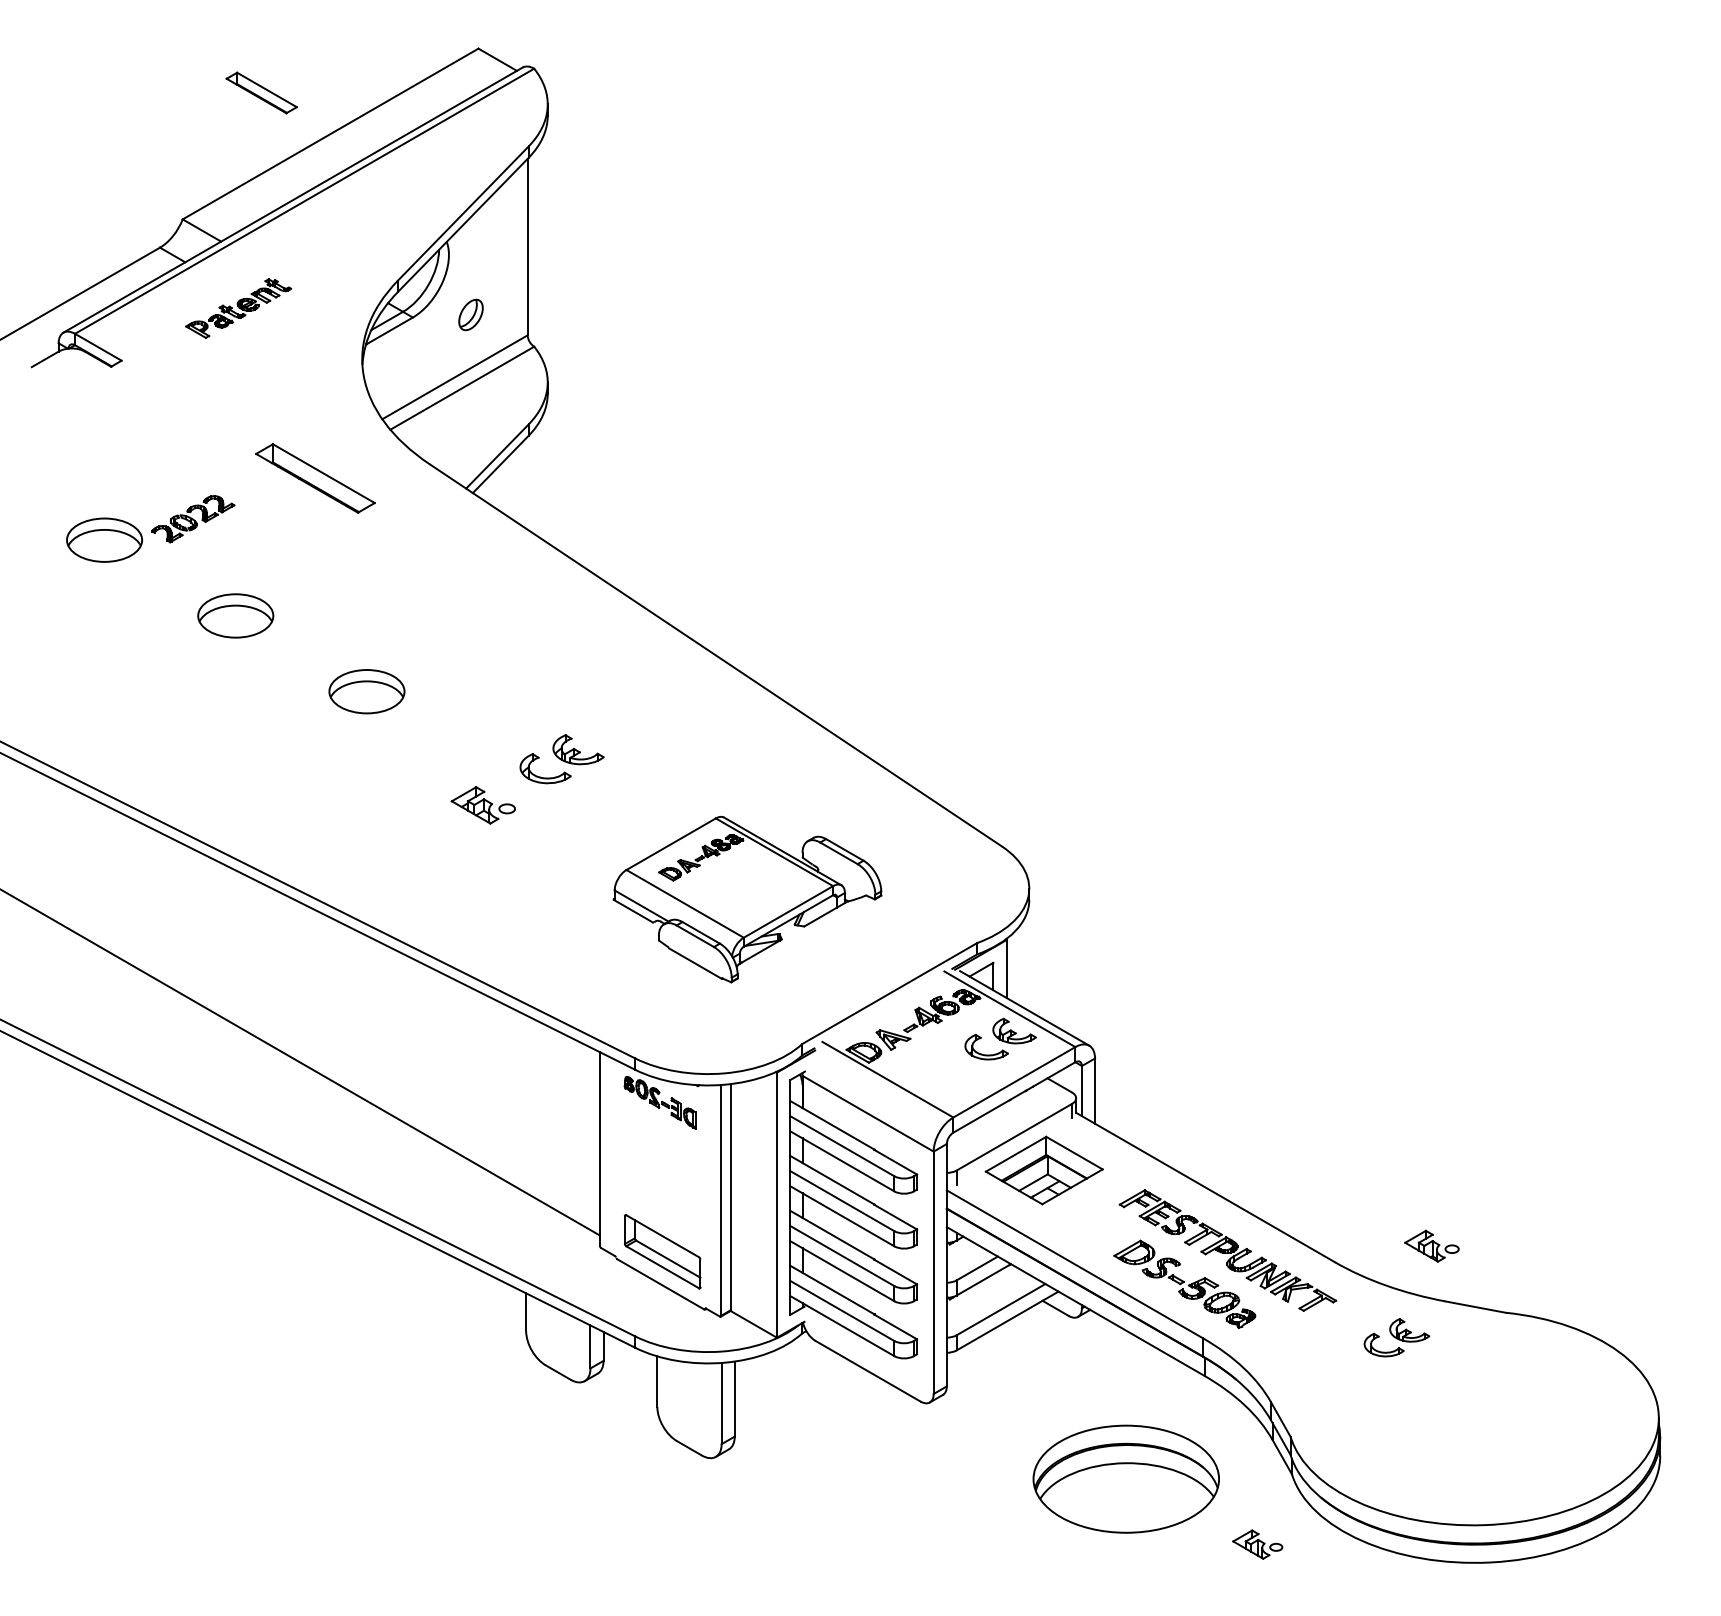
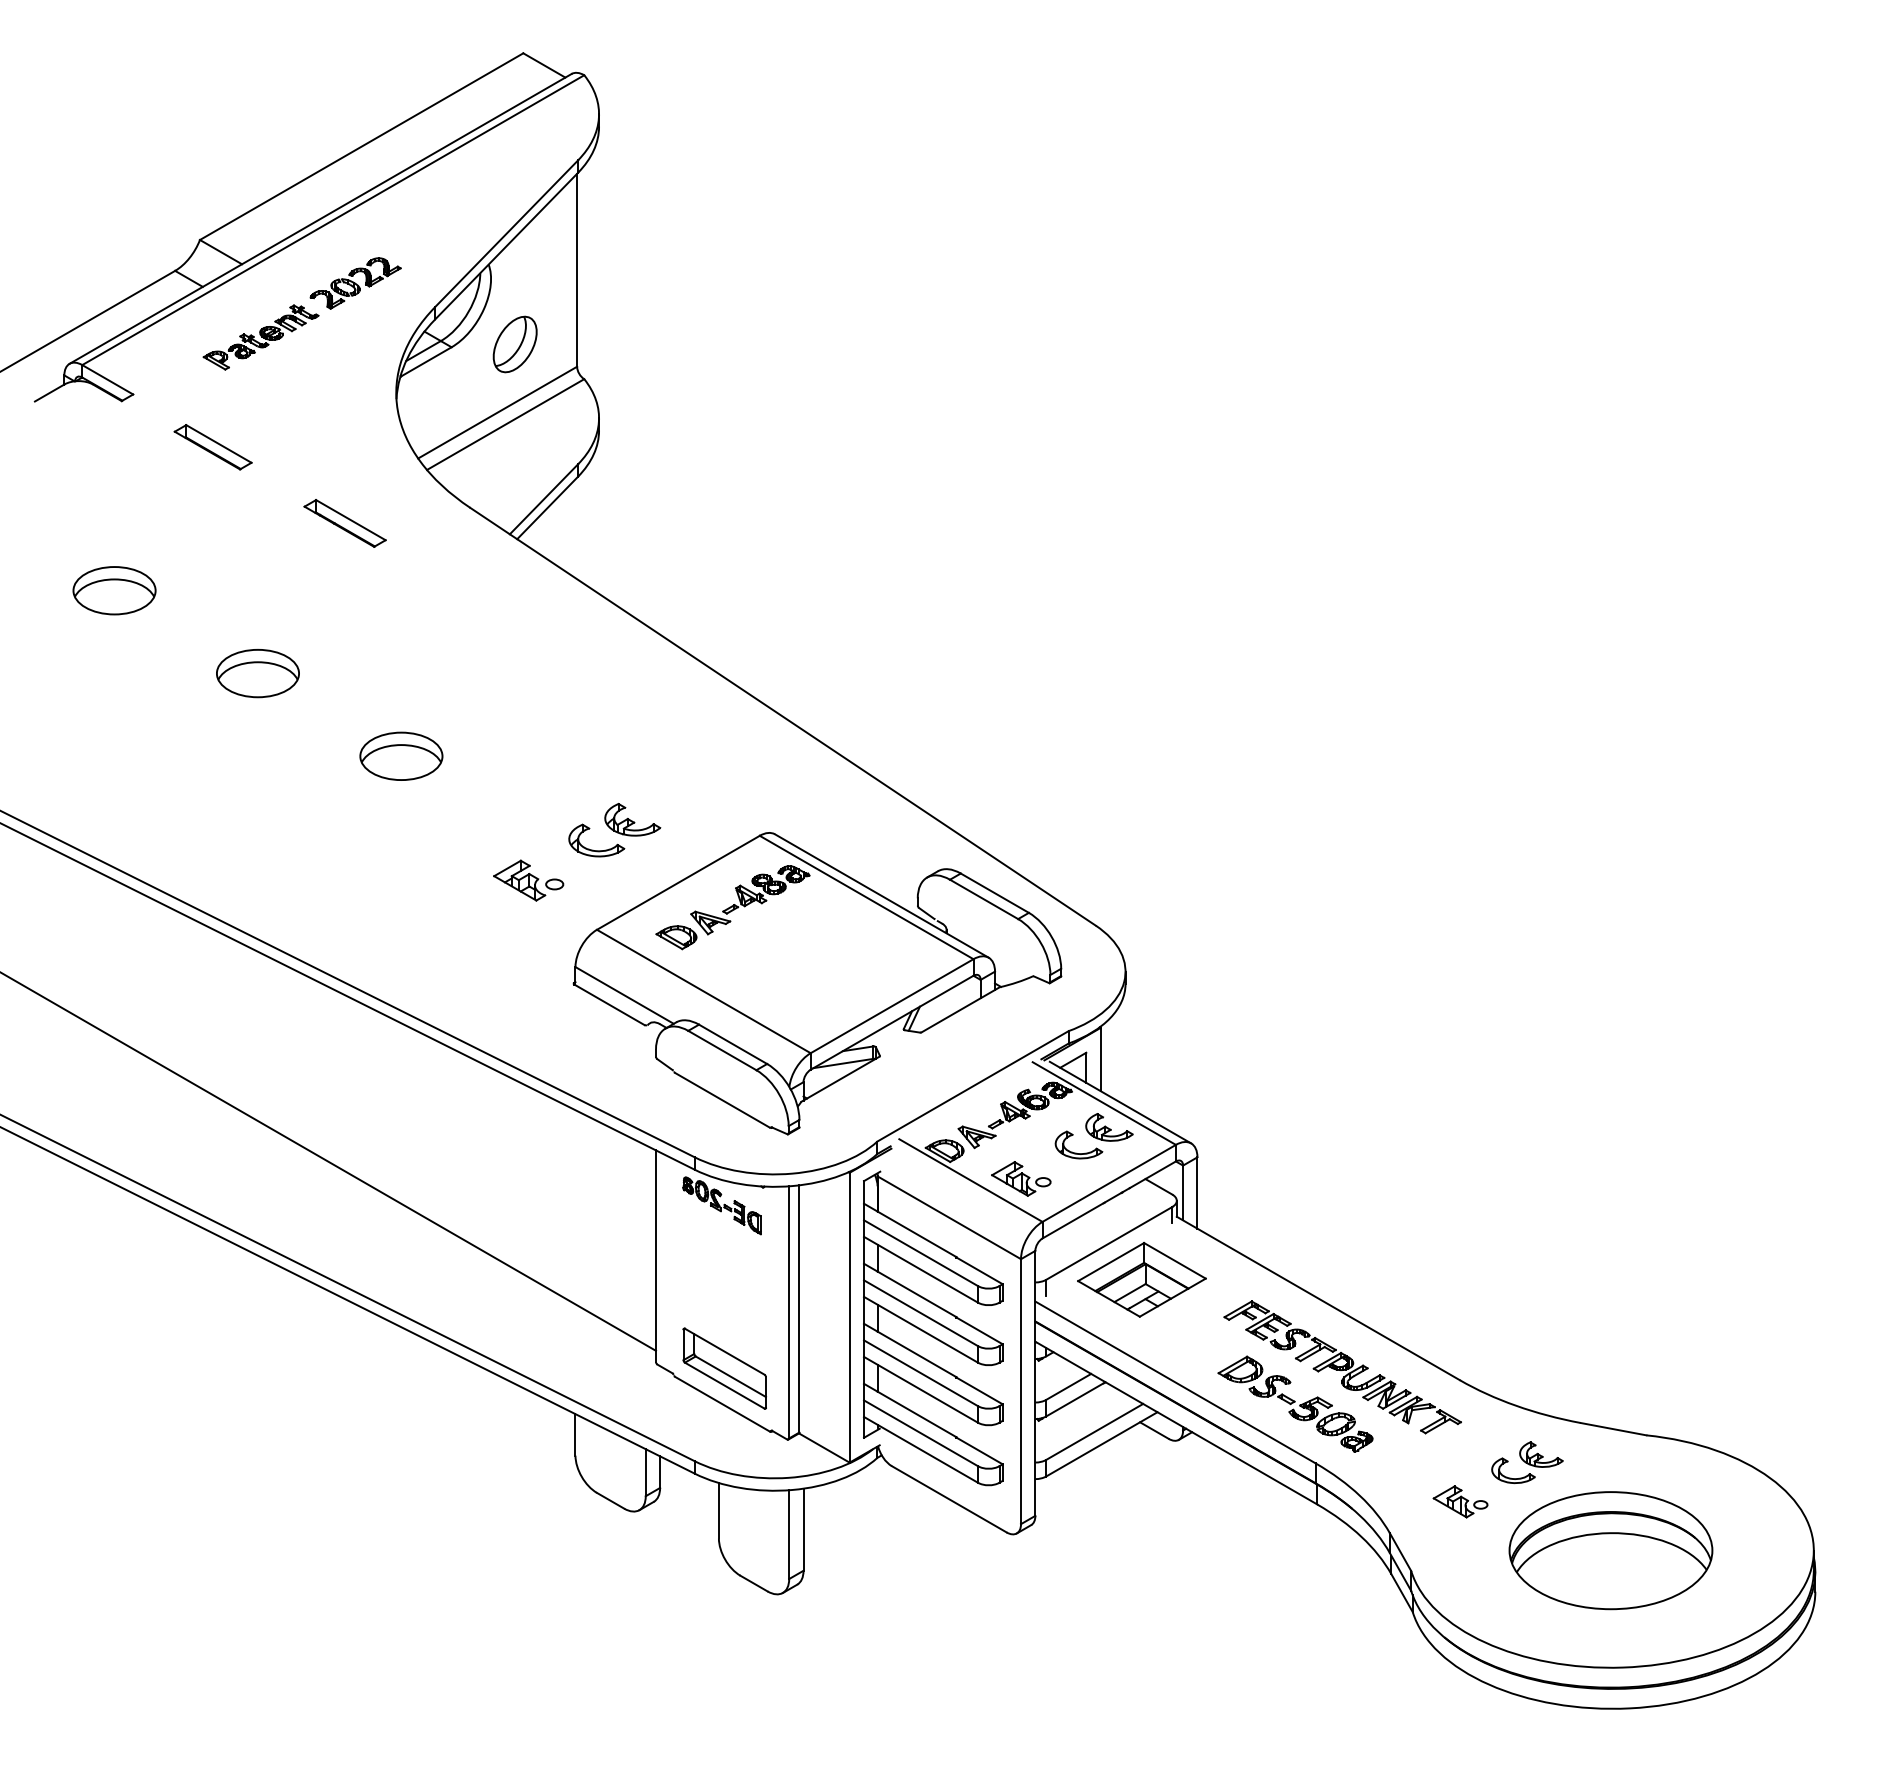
part: (261, 92) -> (212, 446), moved
part: (470, 314) -> (514, 343), size x1.67
part: (315, 478) -> (345, 523), size x0.62
part: (193, 519) -> (356, 283), moved
part: (747, 899) -> (817, 983), size x1.67
part: (1431, 1245) -> (1020, 1178), moved
part: (1125, 1478) -> (1610, 1549), moved
part: (1257, 1544) -> (1460, 1501), moved

